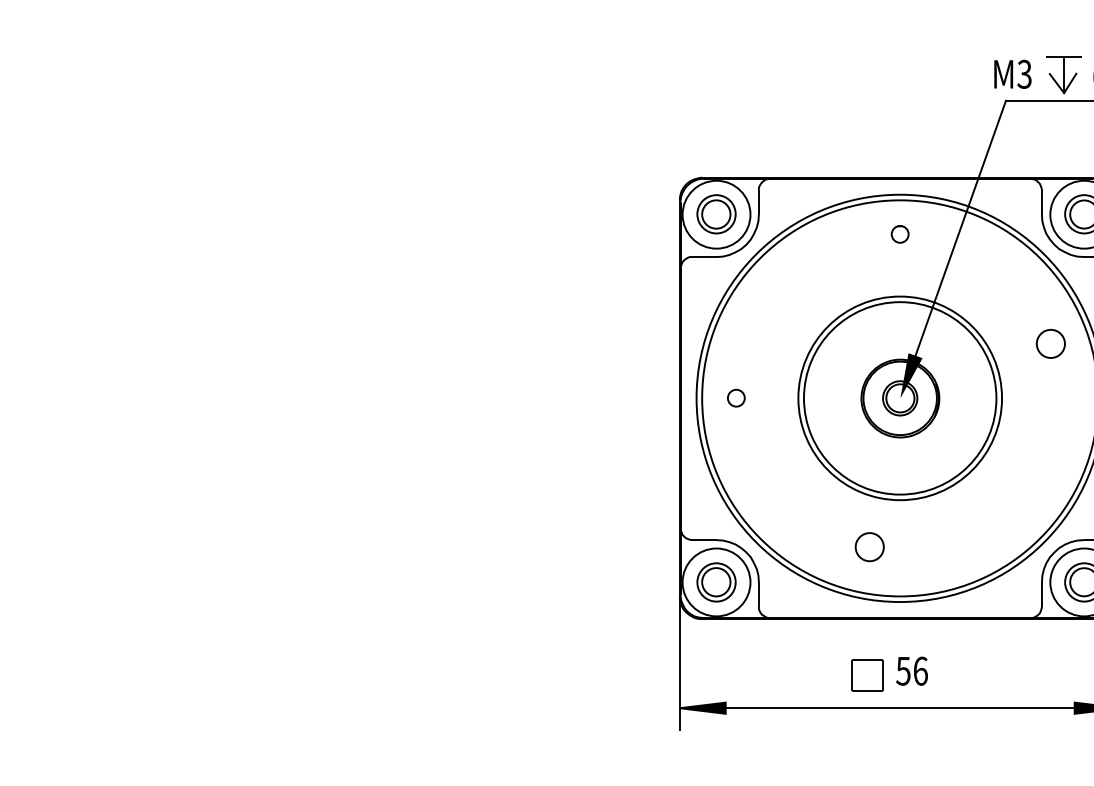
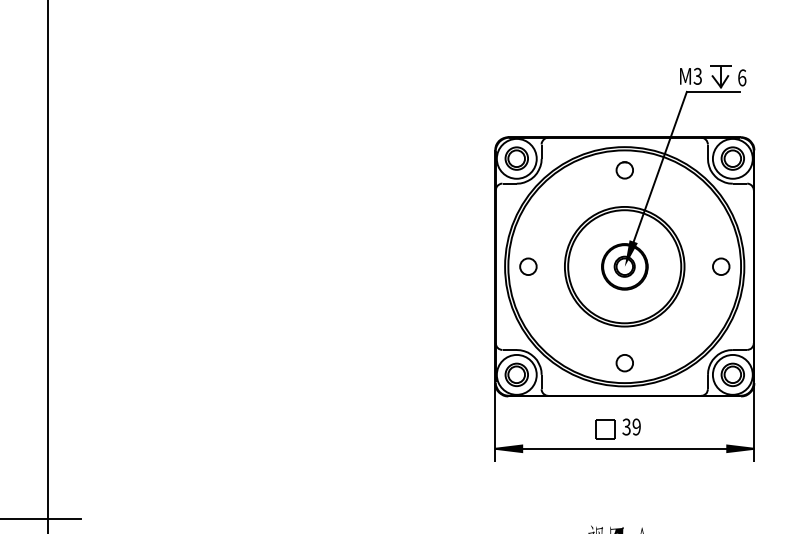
circle: (899, 234) -> (624, 170), size x1.67
circle: (1051, 343) -> (721, 266), moved
circle: (736, 397) -> (528, 266), size x1.67
circle: (869, 547) -> (624, 363), moved
text: (911, 670) -> (631, 426), 56 -> 39

